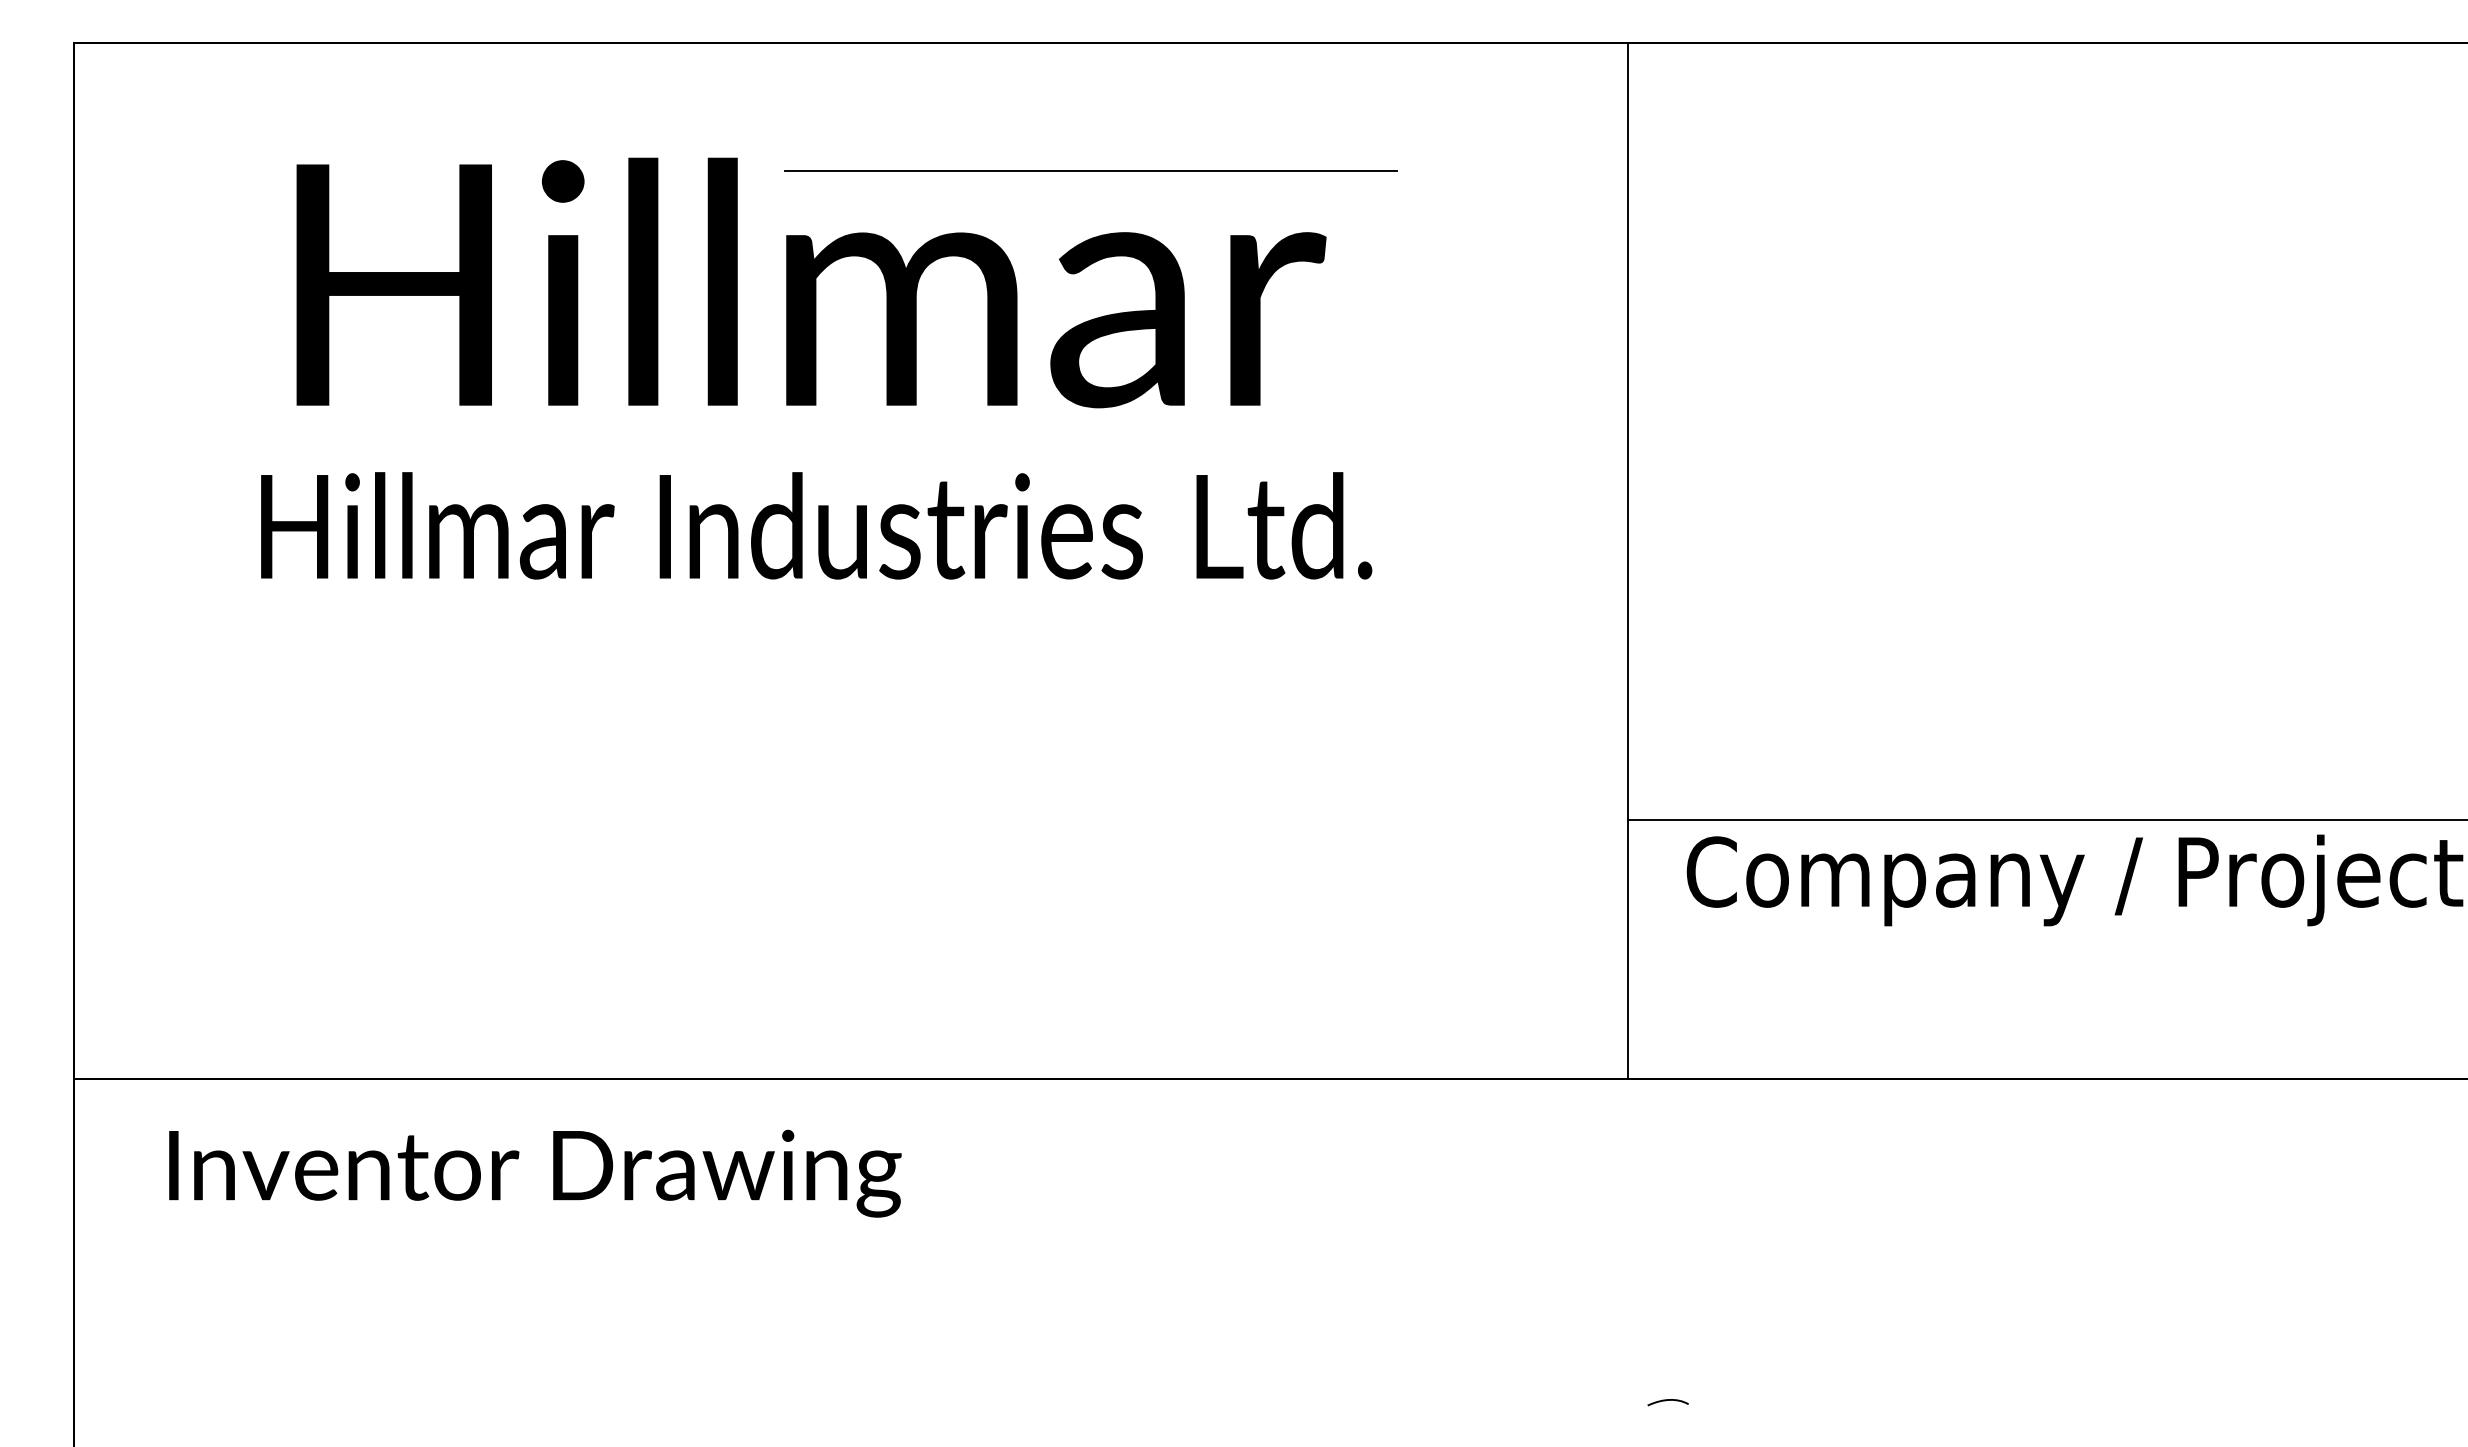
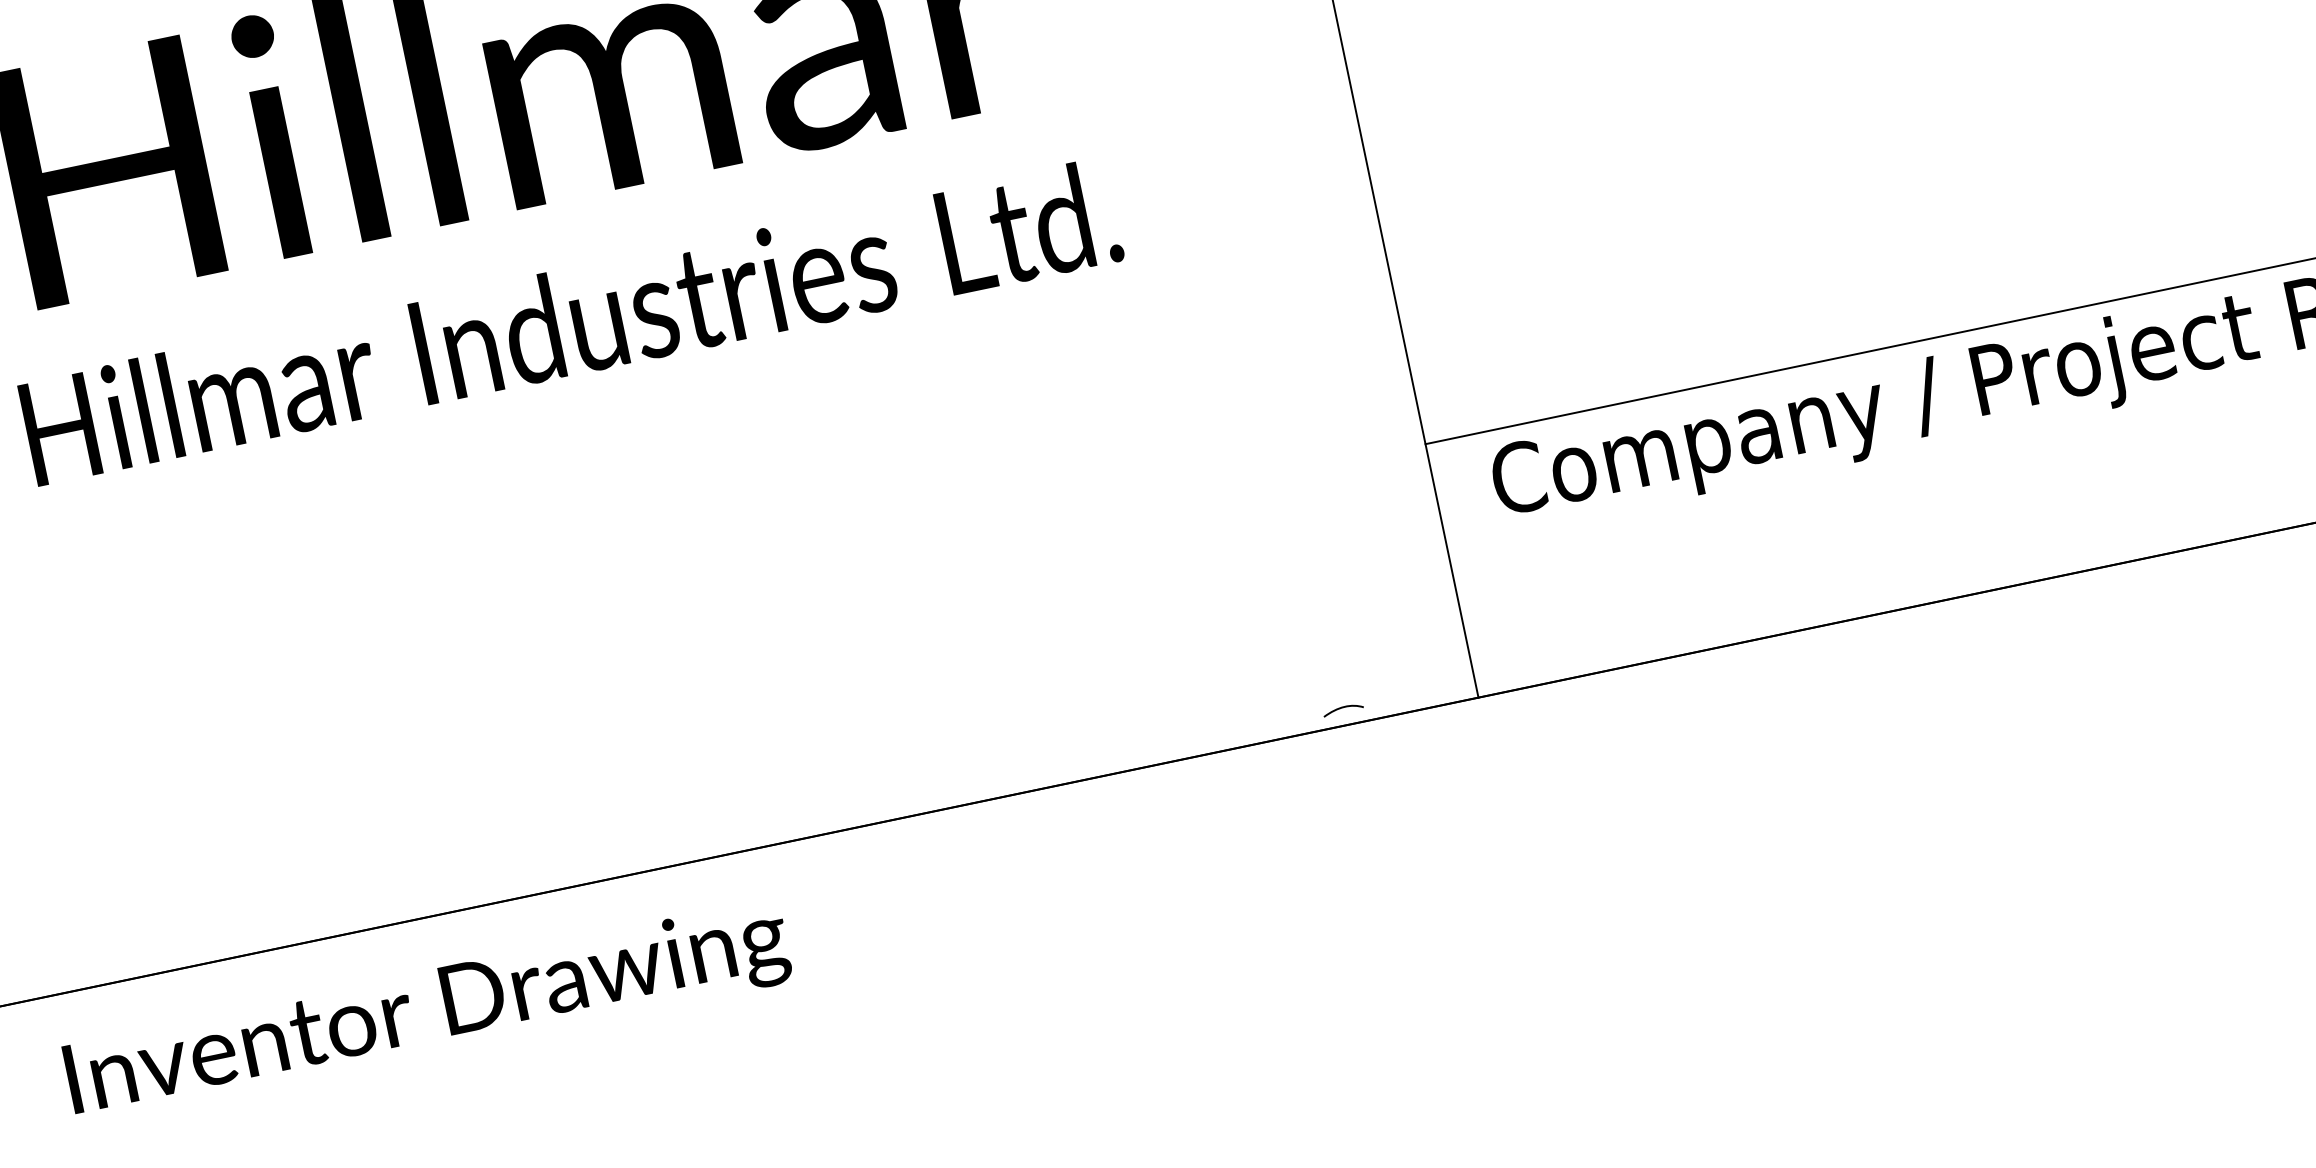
curve: (1666, 1401) -> (1341, 709), moved

